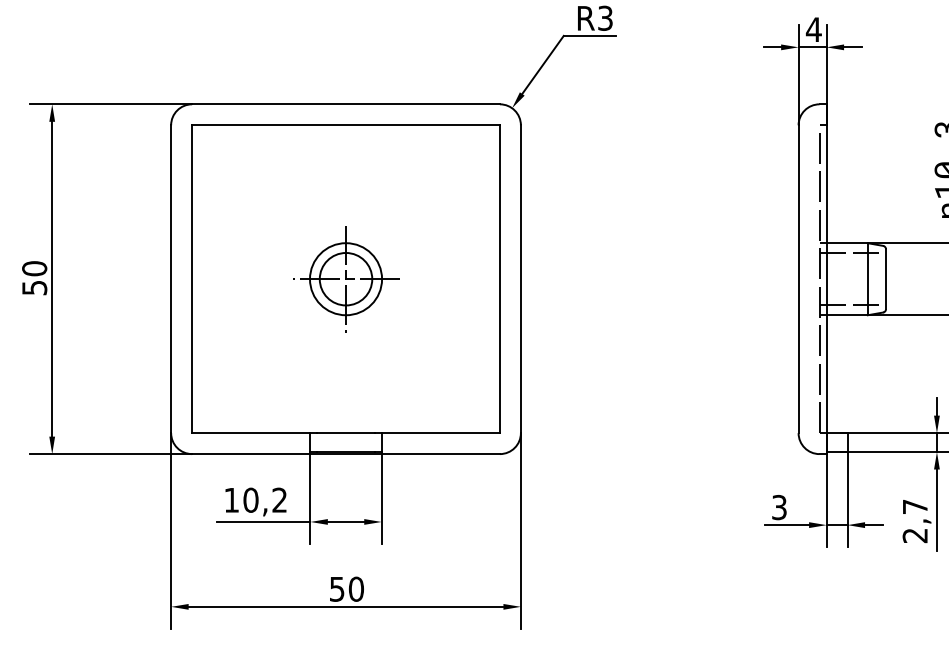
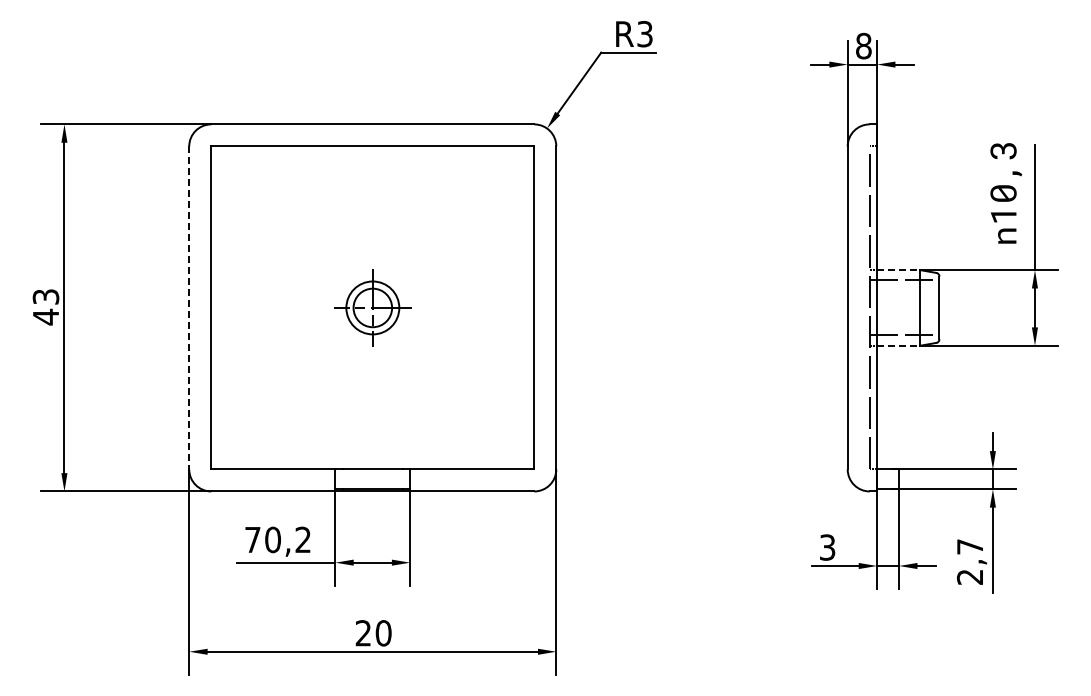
text: (813, 29) -> (863, 45), 4 -> 8
line: (846, 243) -> (898, 270), solid -> dashed
text: (34, 278) -> (45, 307), 50 -> 43
line: (171, 278) -> (189, 307), solid -> dashed
part: (345, 278) -> (372, 307), size x0.7
line: (846, 315) -> (898, 345), solid -> dashed
text: (231, 499) -> (252, 539), 10,2 -> 70,2
text: (336, 589) -> (362, 633), 50 -> 20

